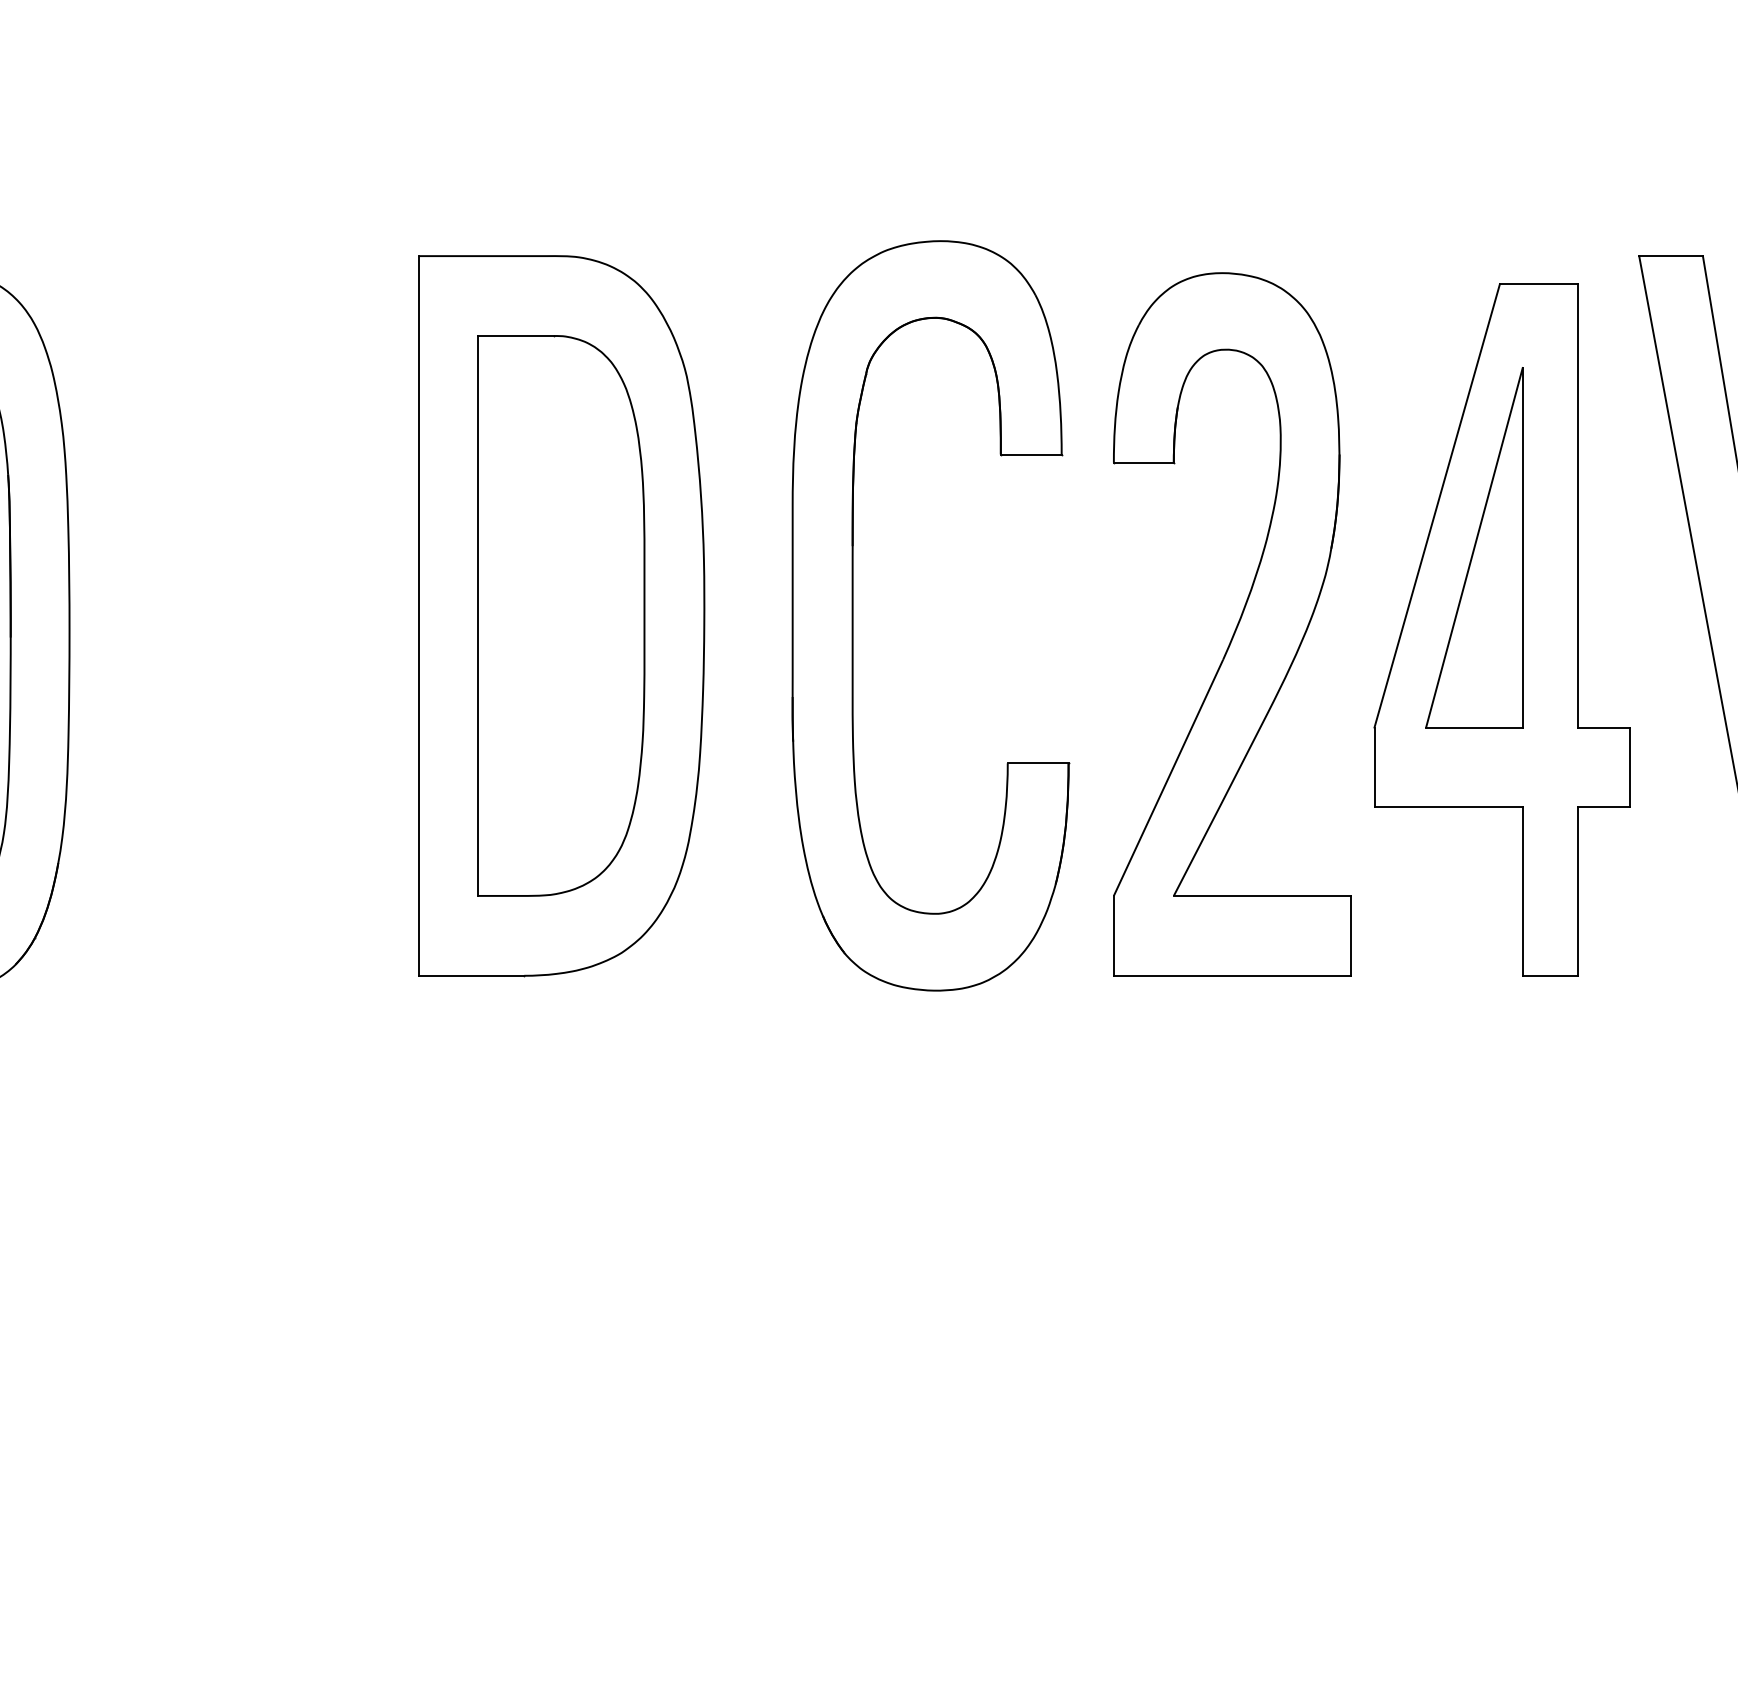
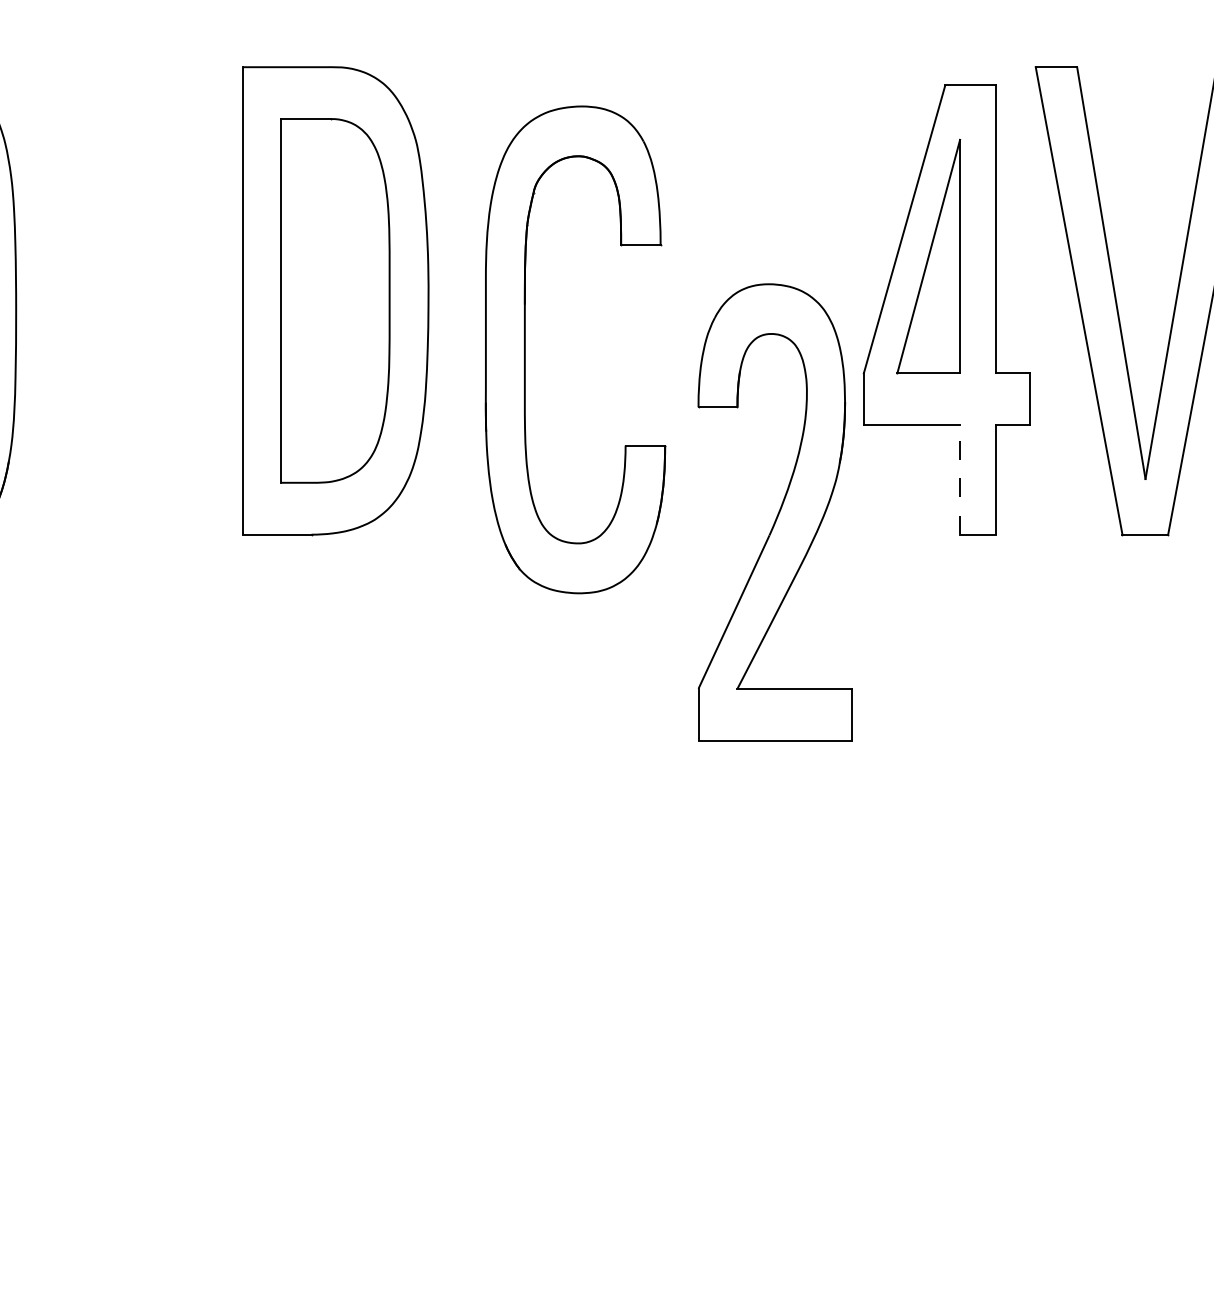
part: (853, 615) -> (525, 349), moved
part: (1230, 624) -> (774, 512), moved
line: (1523, 890) -> (960, 479), solid -> dashed

